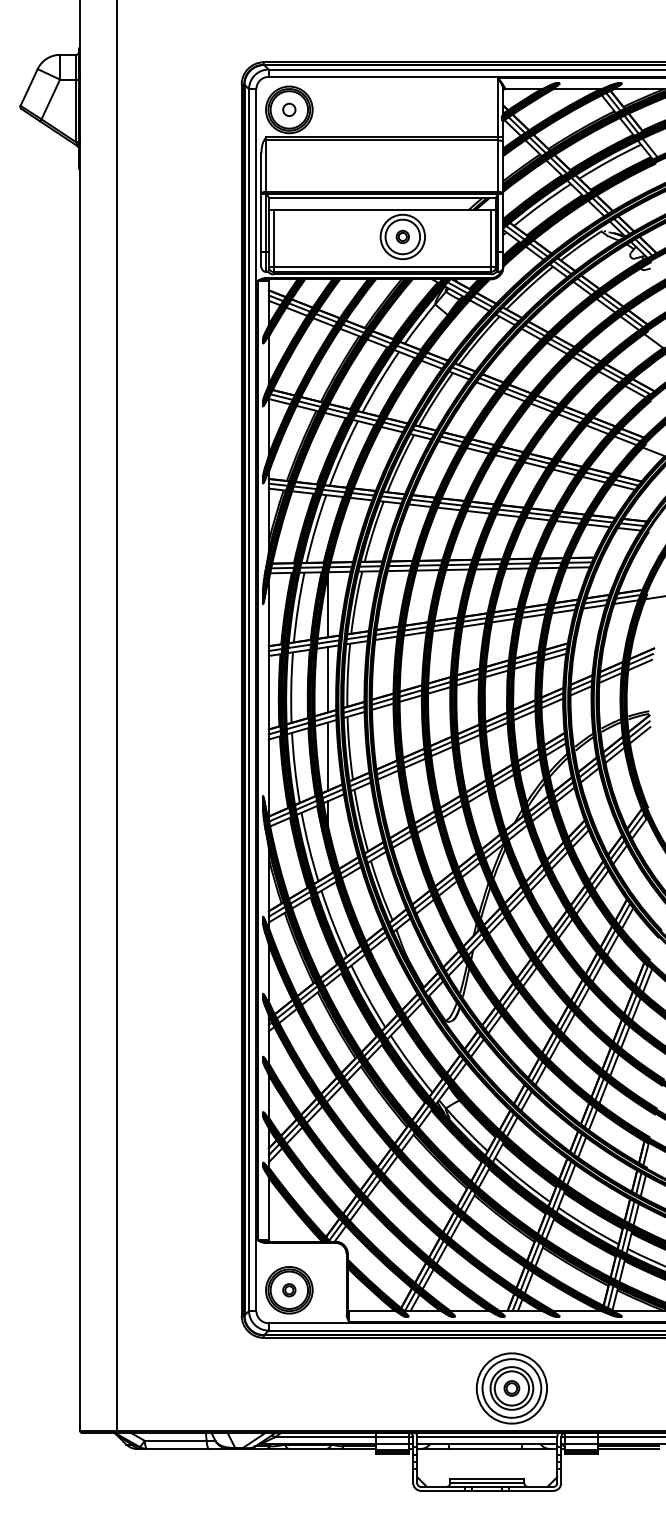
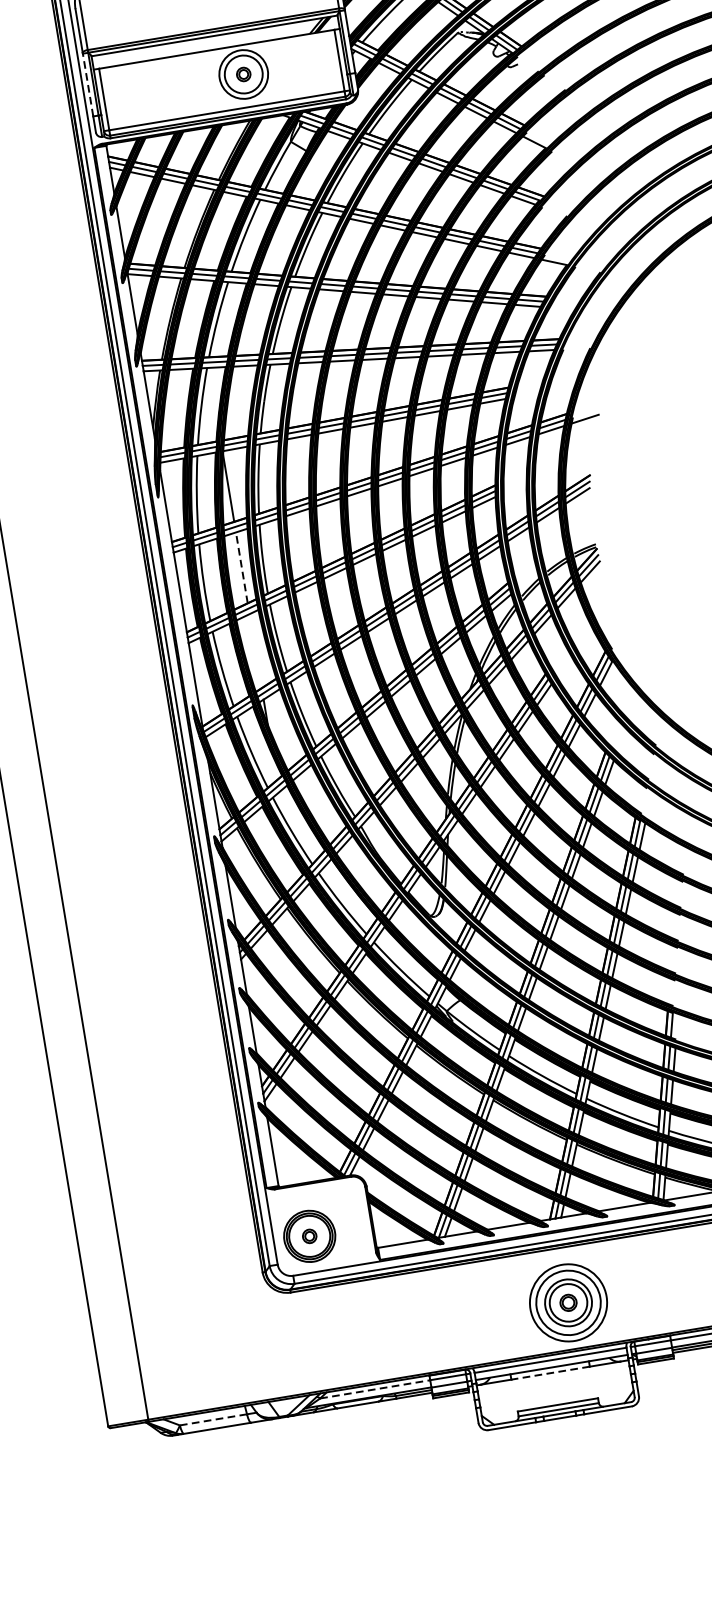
line: (261, 223) -> (88, 85), solid -> dashed
line: (327, 679) -> (241, 567), solid -> dashed
line: (327, 756) -> (255, 651), removed
line: (325, 1437) -> (375, 1389), solid -> dashed
line: (175, 1440) -> (213, 1419), solid -> dashed
line: (484, 1448) -> (549, 1372), solid -> dashed

